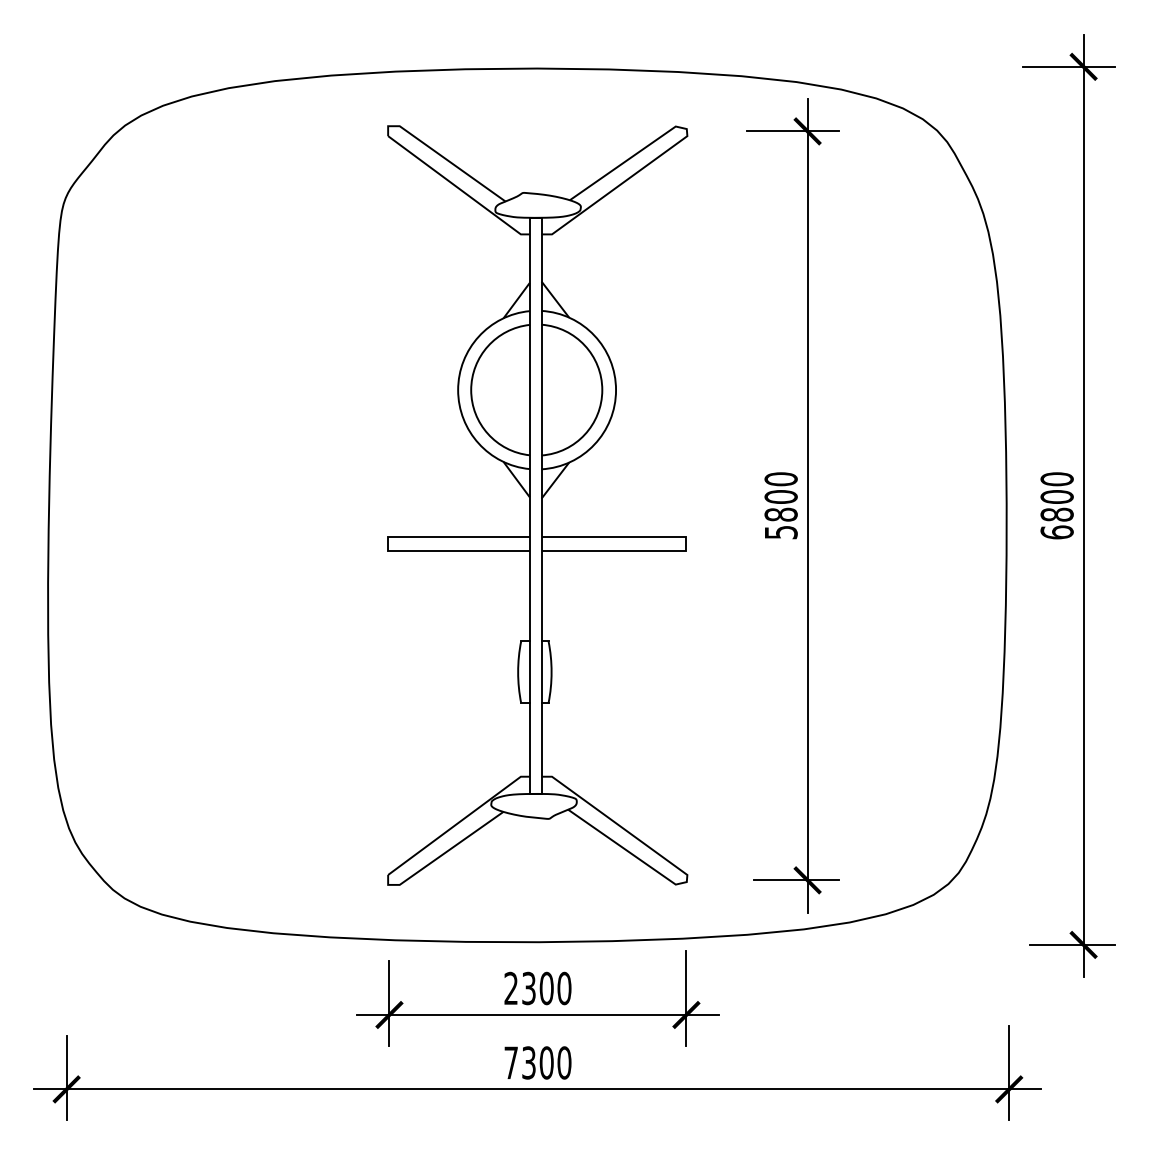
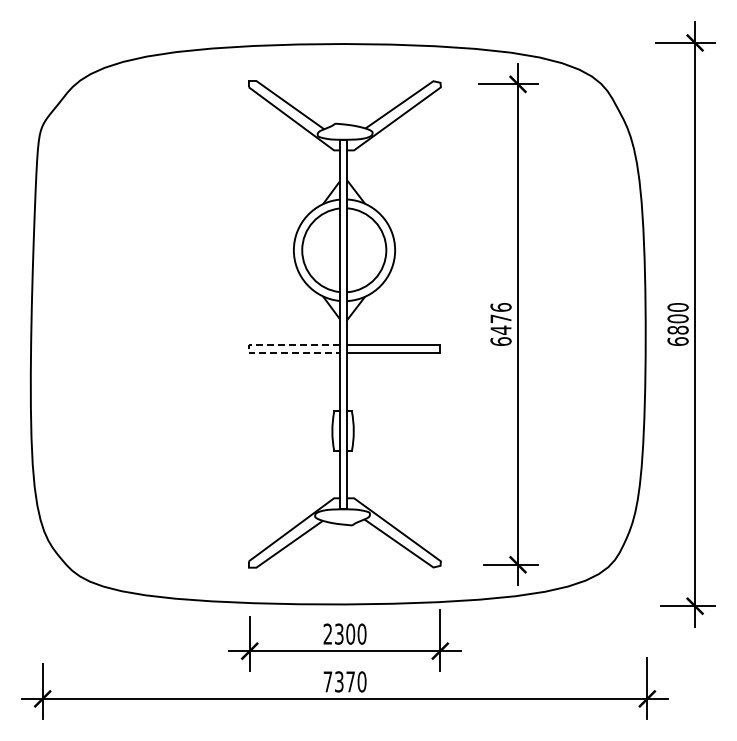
text: (780, 505) -> (500, 324), 5800 -> 6476
line: (387, 544) -> (248, 349), solid -> dashed
text: (546, 1062) -> (350, 681), 7300 -> 7370

